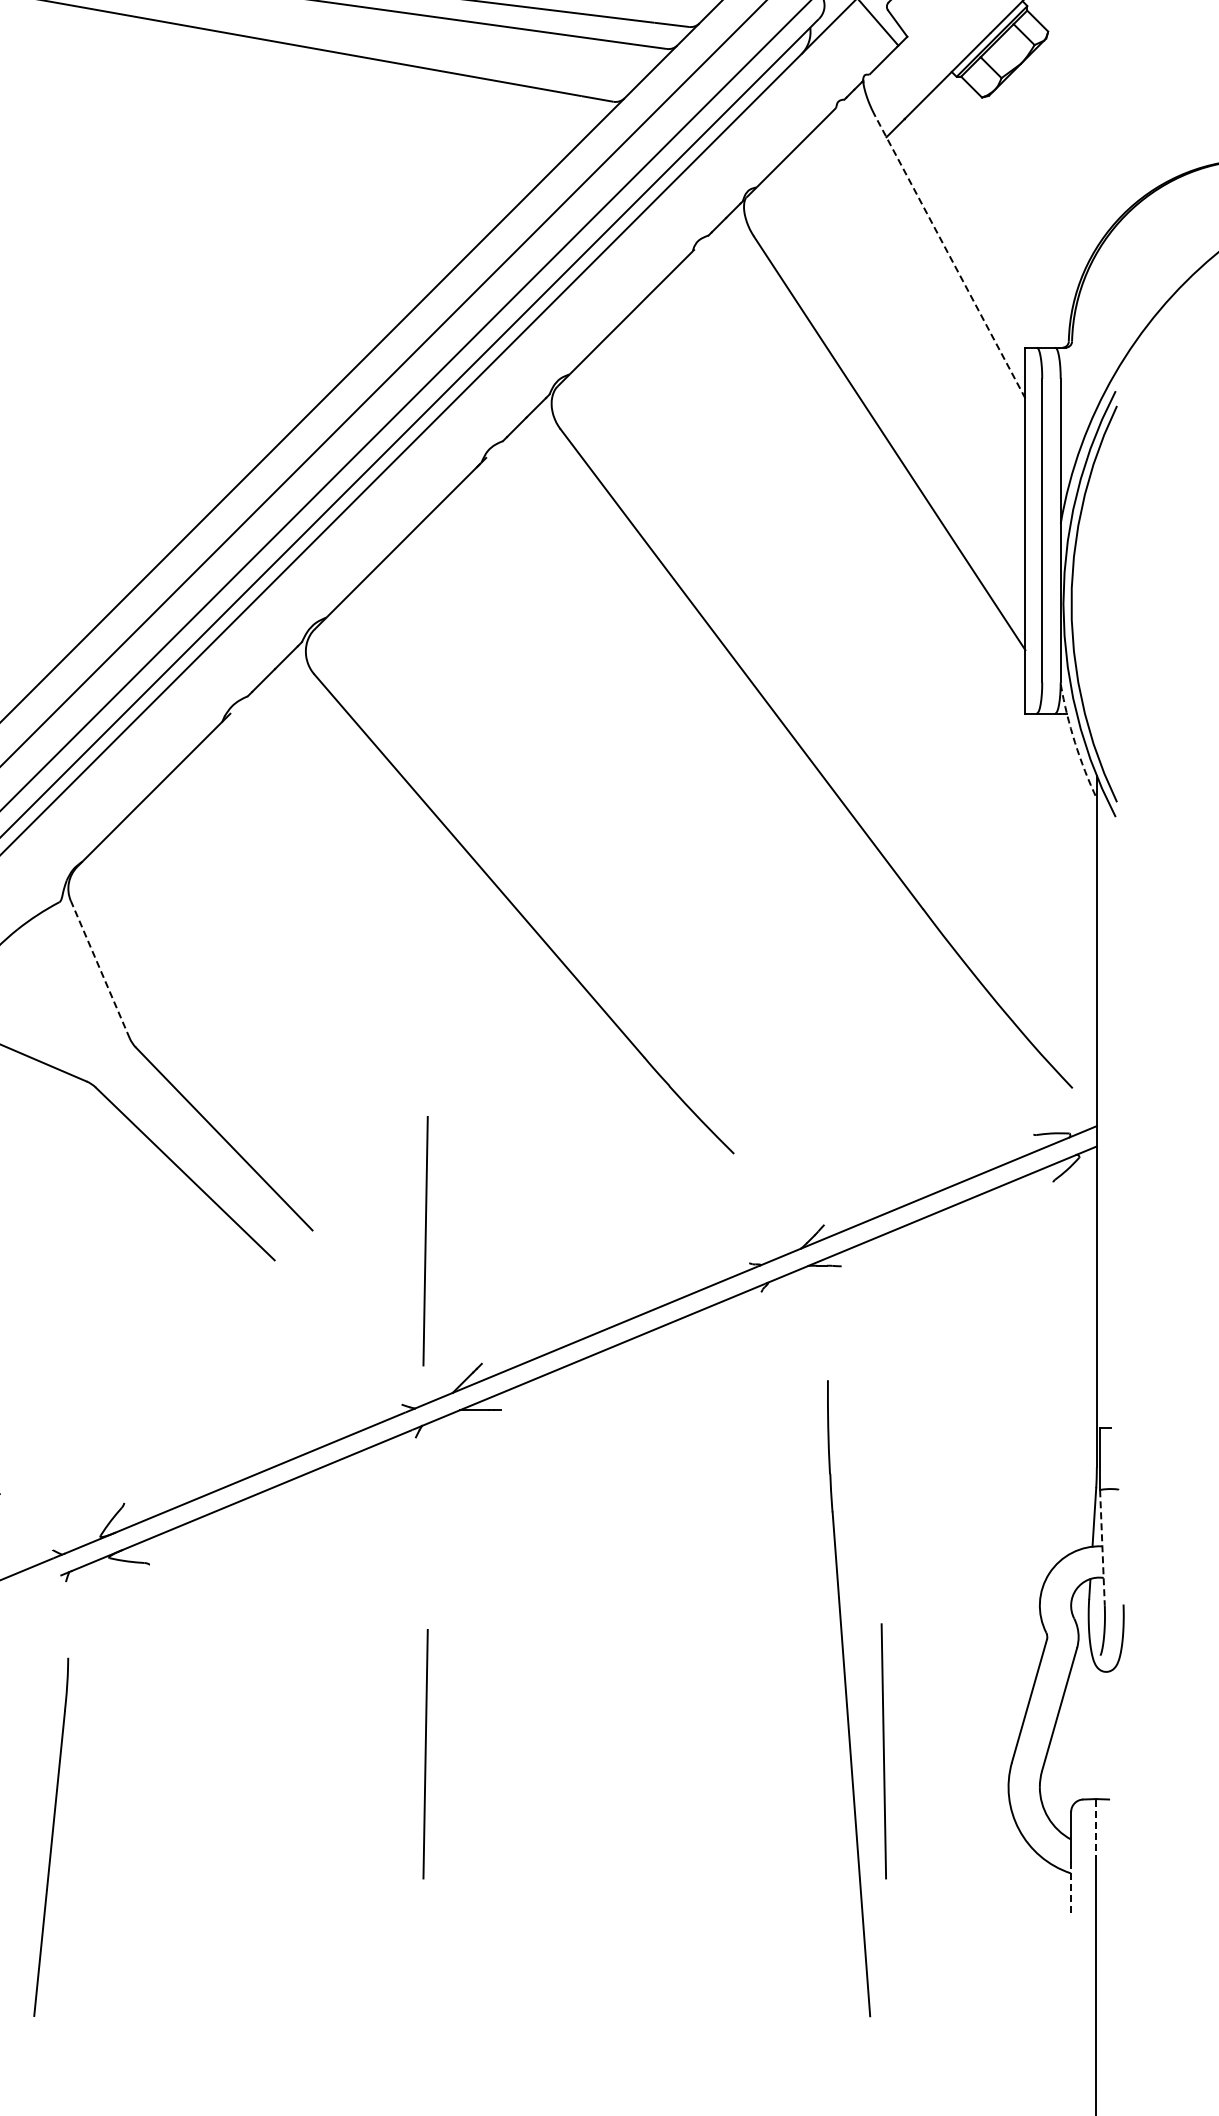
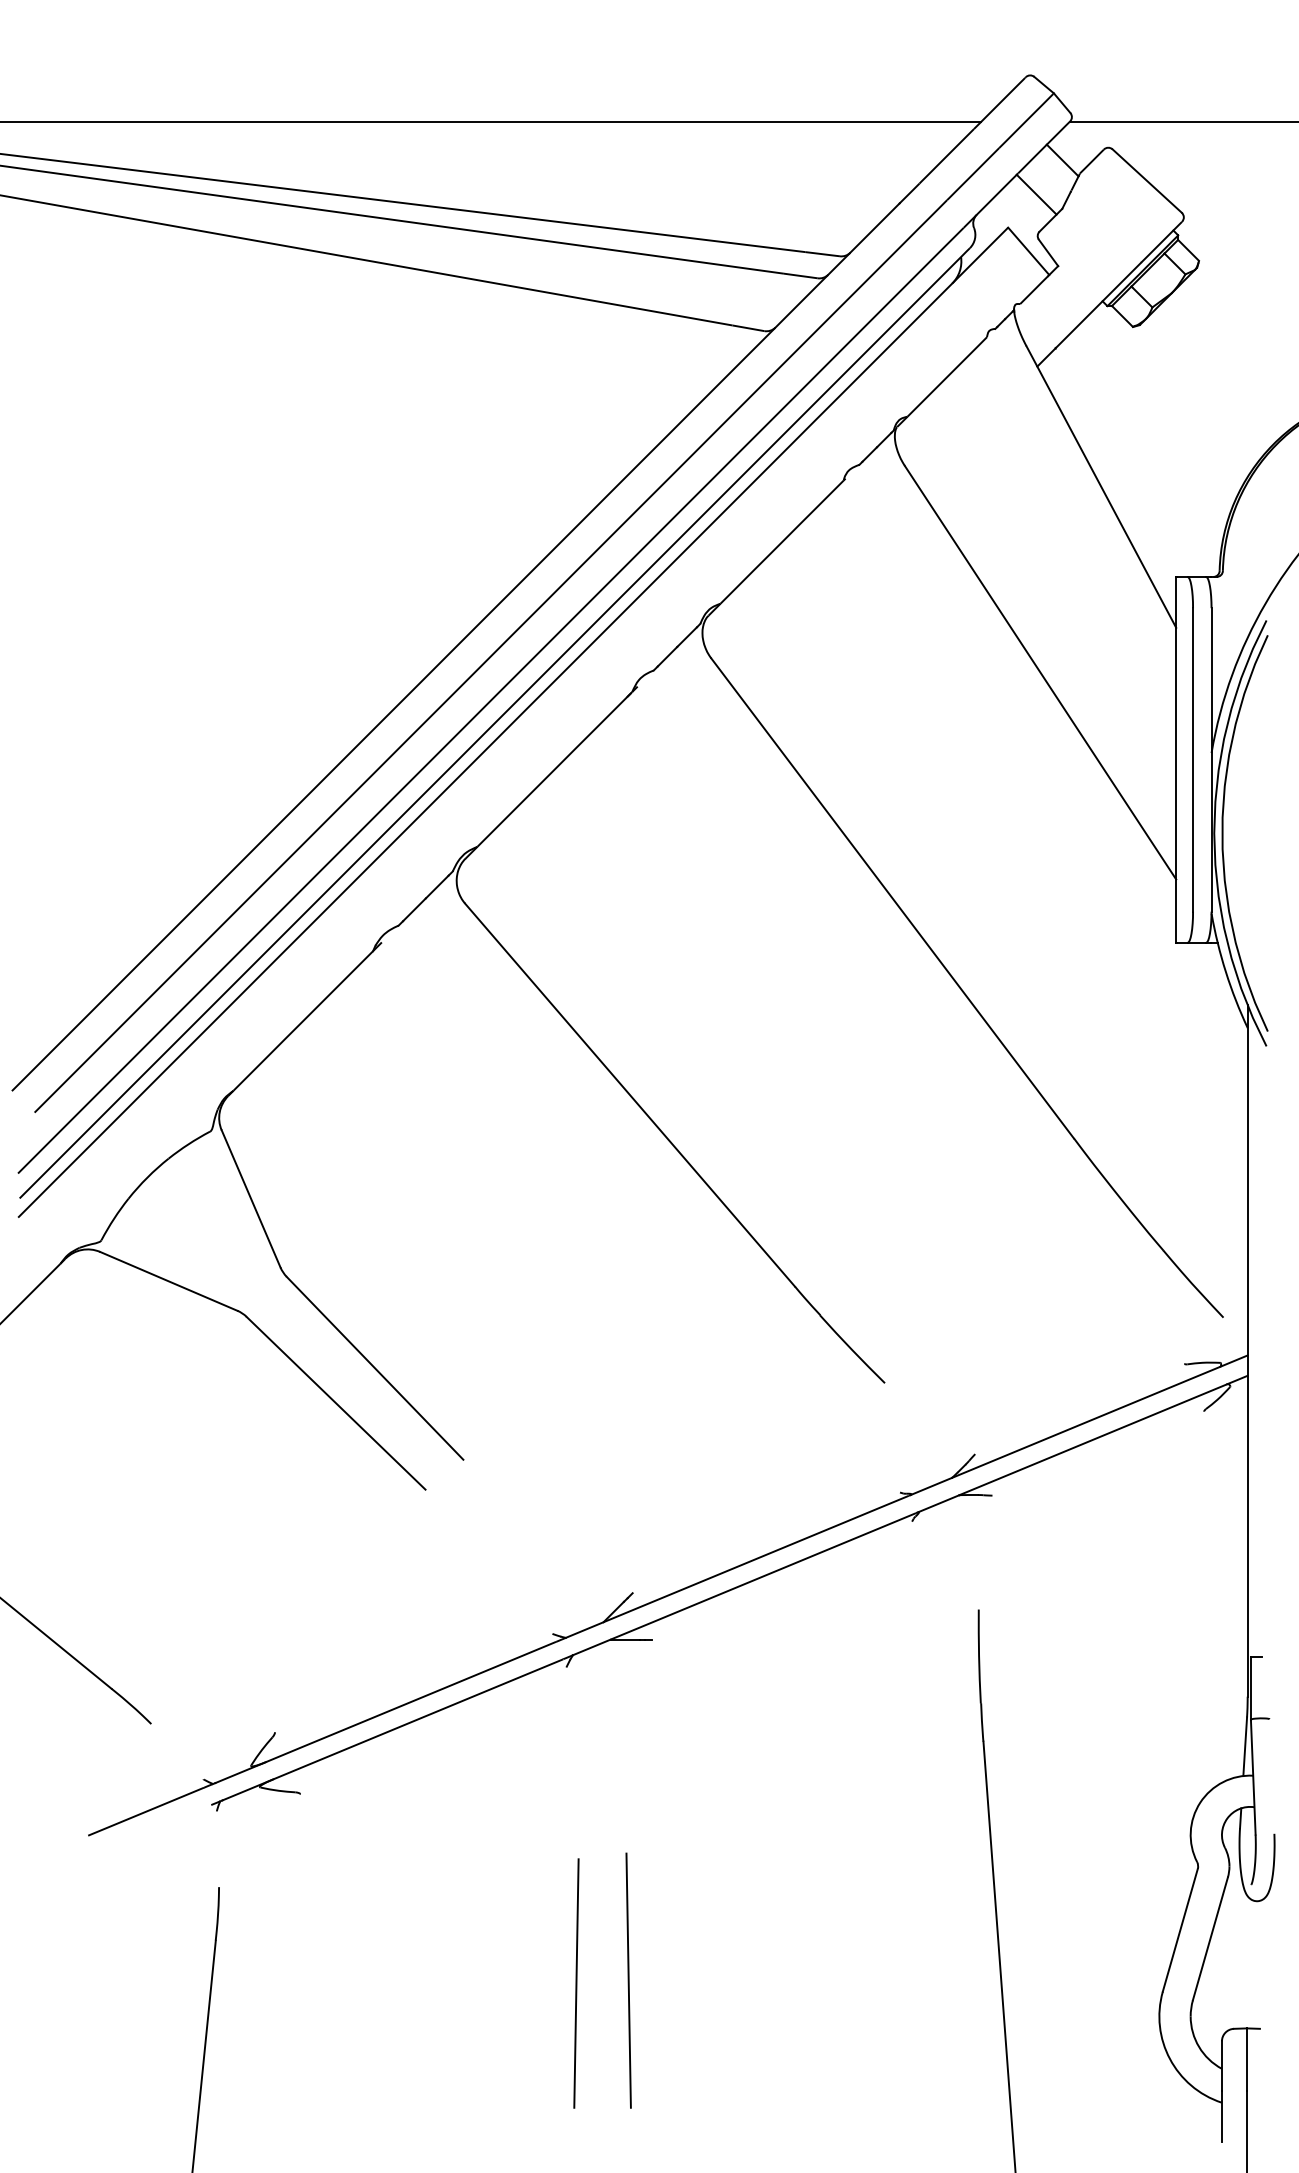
line: (950, 257) -> (1101, 486), dashed -> solid
arc: (1074, 743) -> (1225, 972), dashed -> solid
line: (100, 970) -> (251, 1199), dashed -> solid
line: (425, 1241) -> (576, 1470), removed
line: (1102, 1548) -> (1253, 1777), dashed -> solid
line: (883, 1751) -> (628, 1980), moved
line: (1095, 1830) -> (1246, 2059), dashed -> solid
line: (1070, 1887) -> (1221, 2116), dashed -> solid

